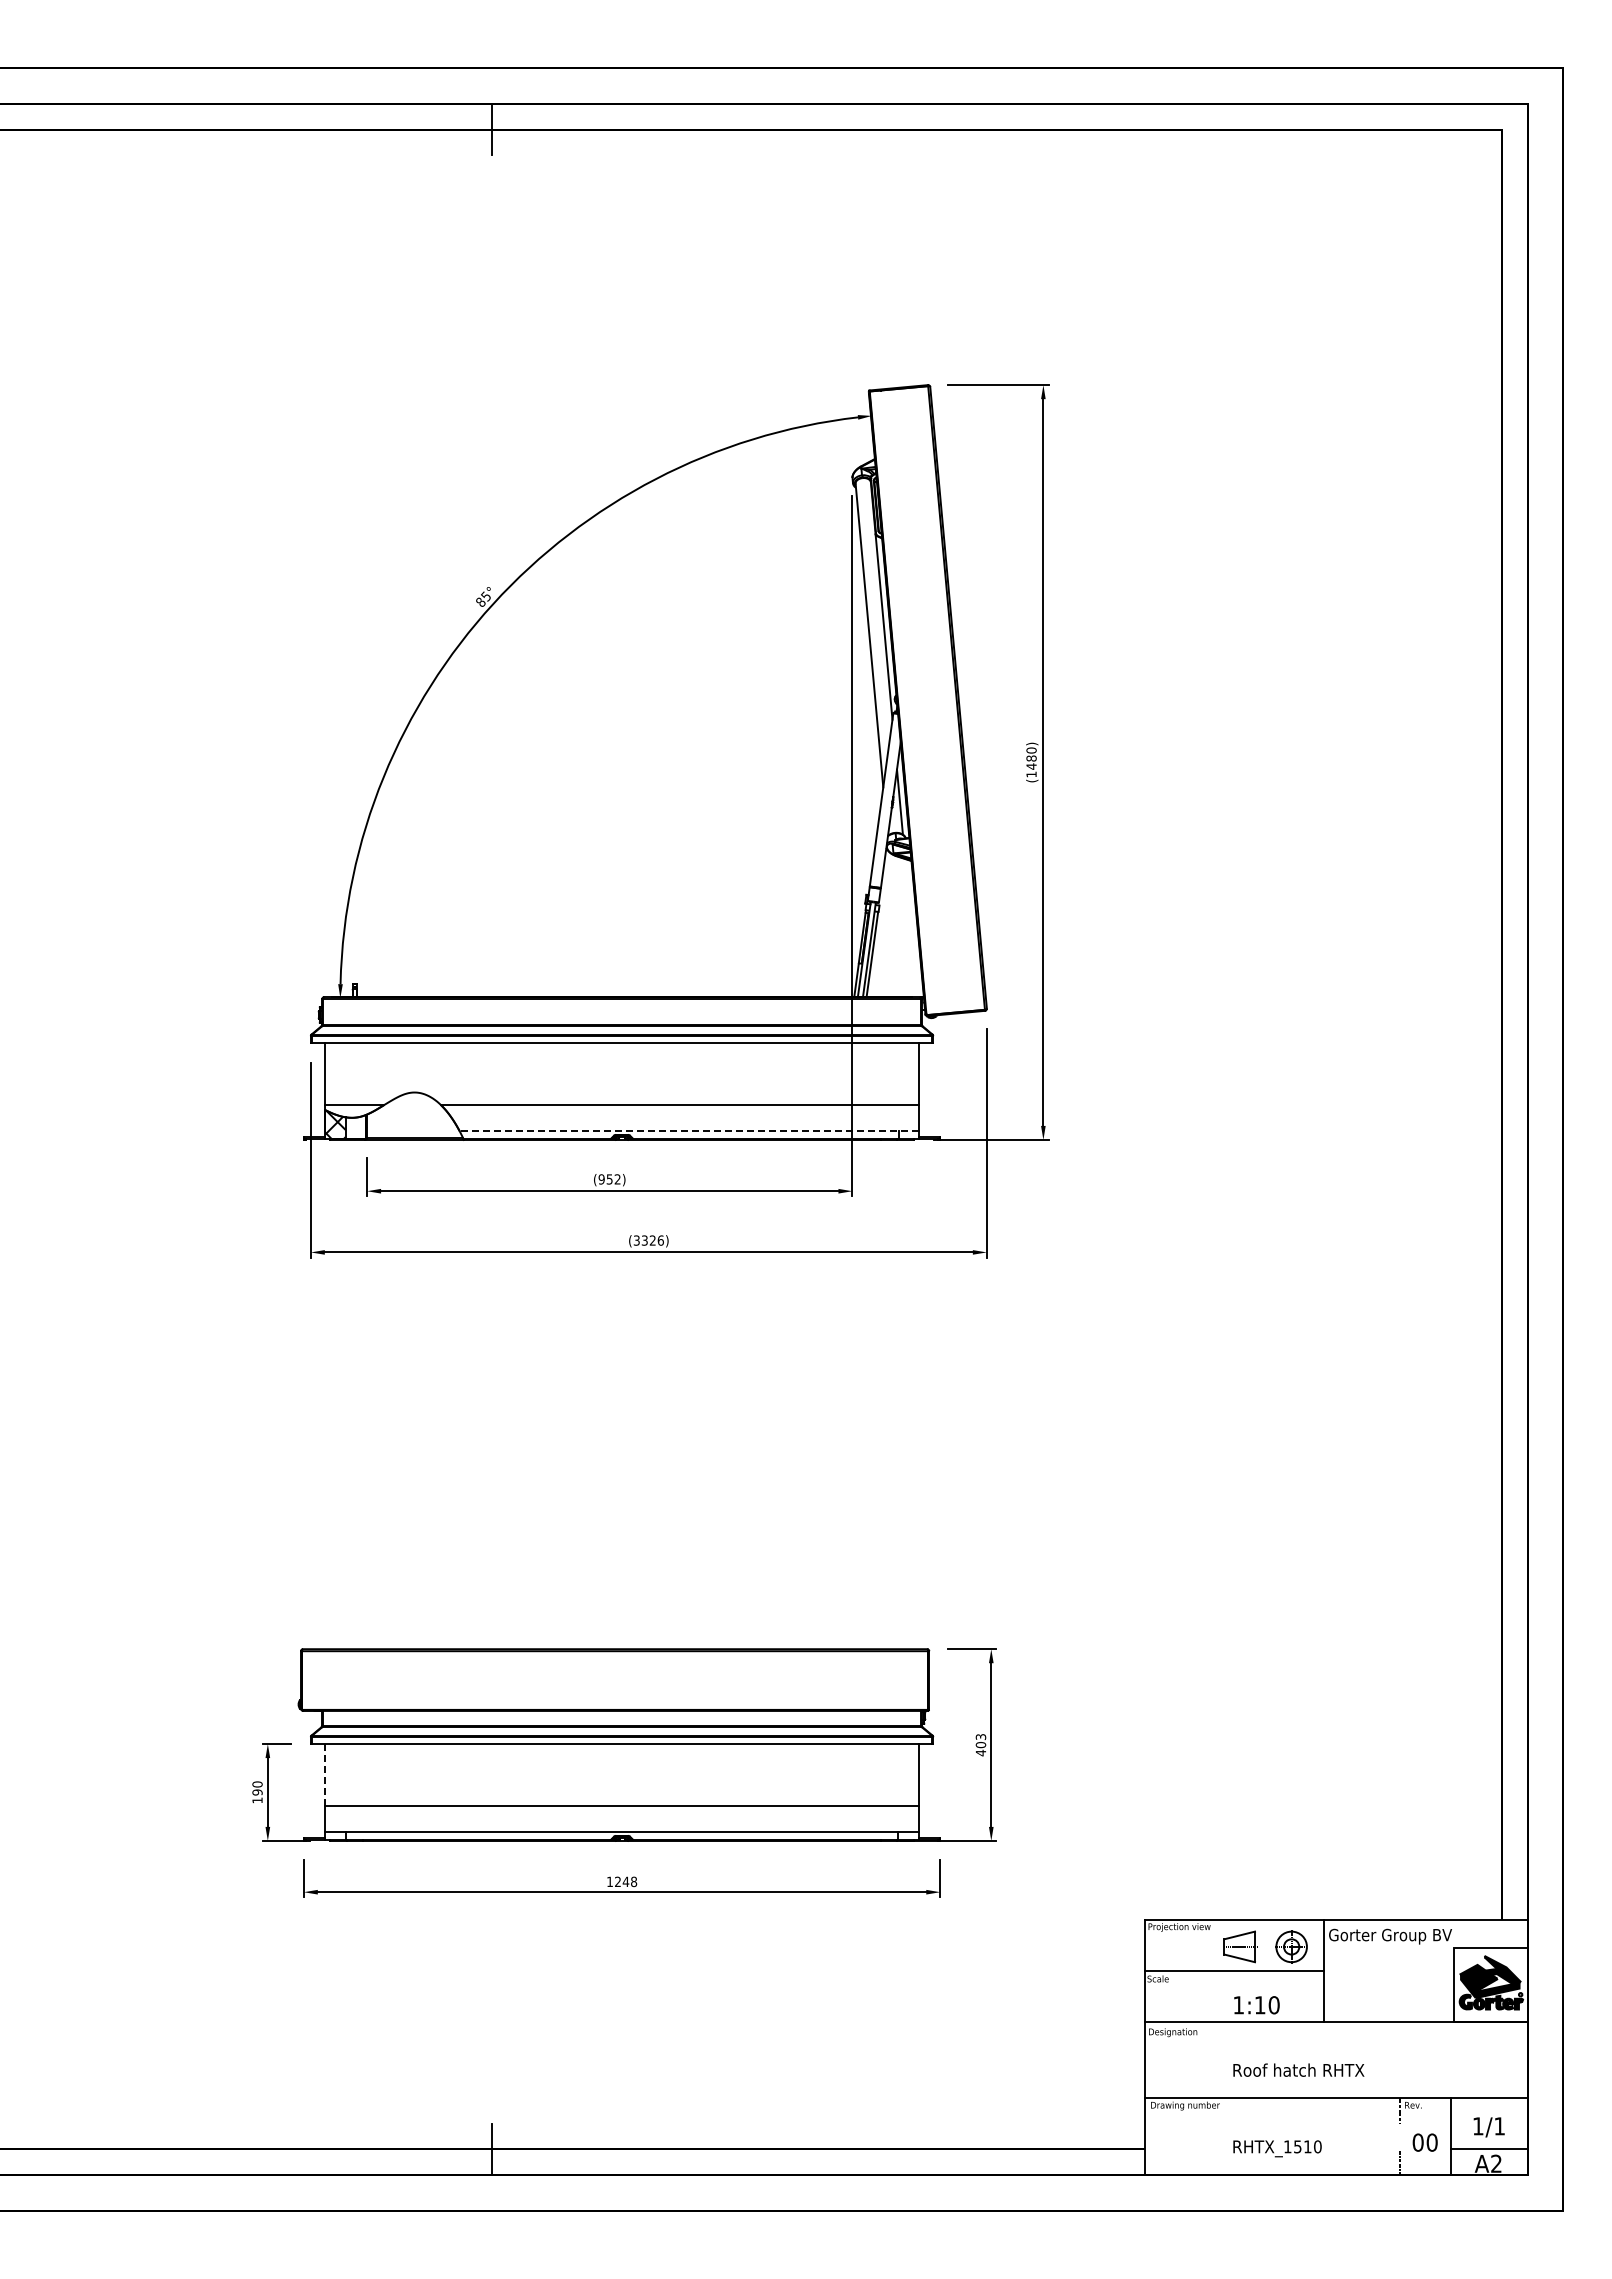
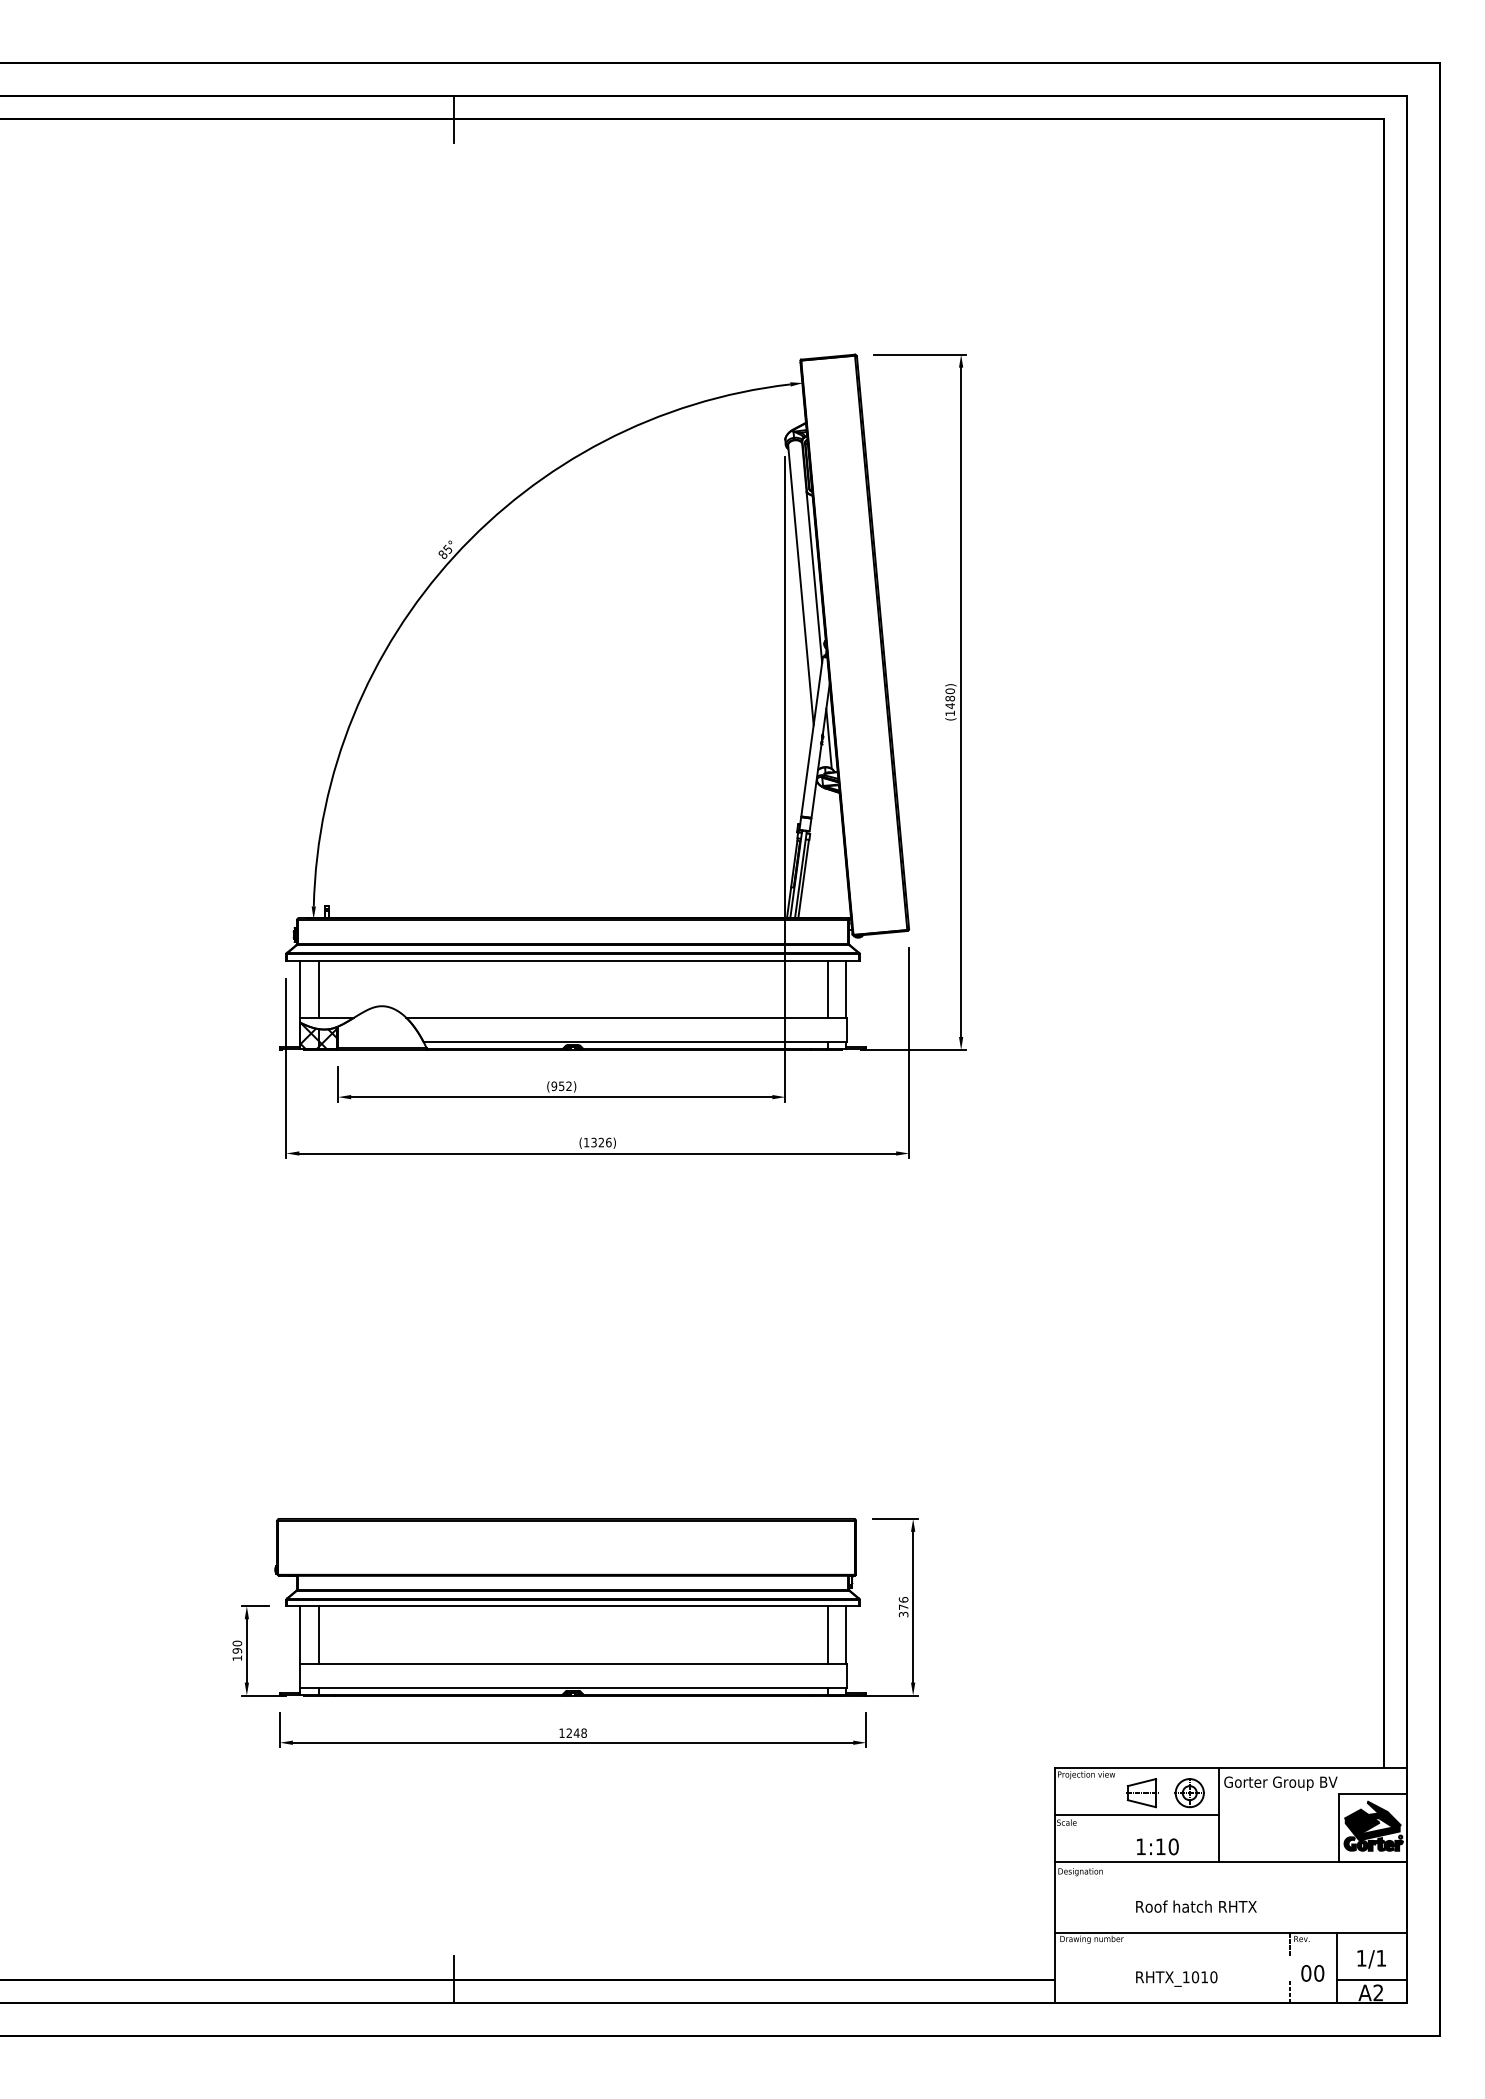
line: (345, 1074) -> (318, 989), added
line: (898, 1074) -> (827, 989), added
hatch: (355, 1127) -> (327, 1038), added
line: (689, 1131) -> (635, 1042), dashed -> solid
text: (636, 1240) -> (586, 1142), (3326) -> (1326)
text: (980, 1744) -> (903, 1606), 403 -> 376
line: (325, 1774) -> (299, 1634), dashed -> solid
line: (345, 1775) -> (318, 1635), added
line: (898, 1775) -> (827, 1635), added
text: (1297, 2146) -> (1195, 1976), RHTX_1510 -> RHTX_1010

